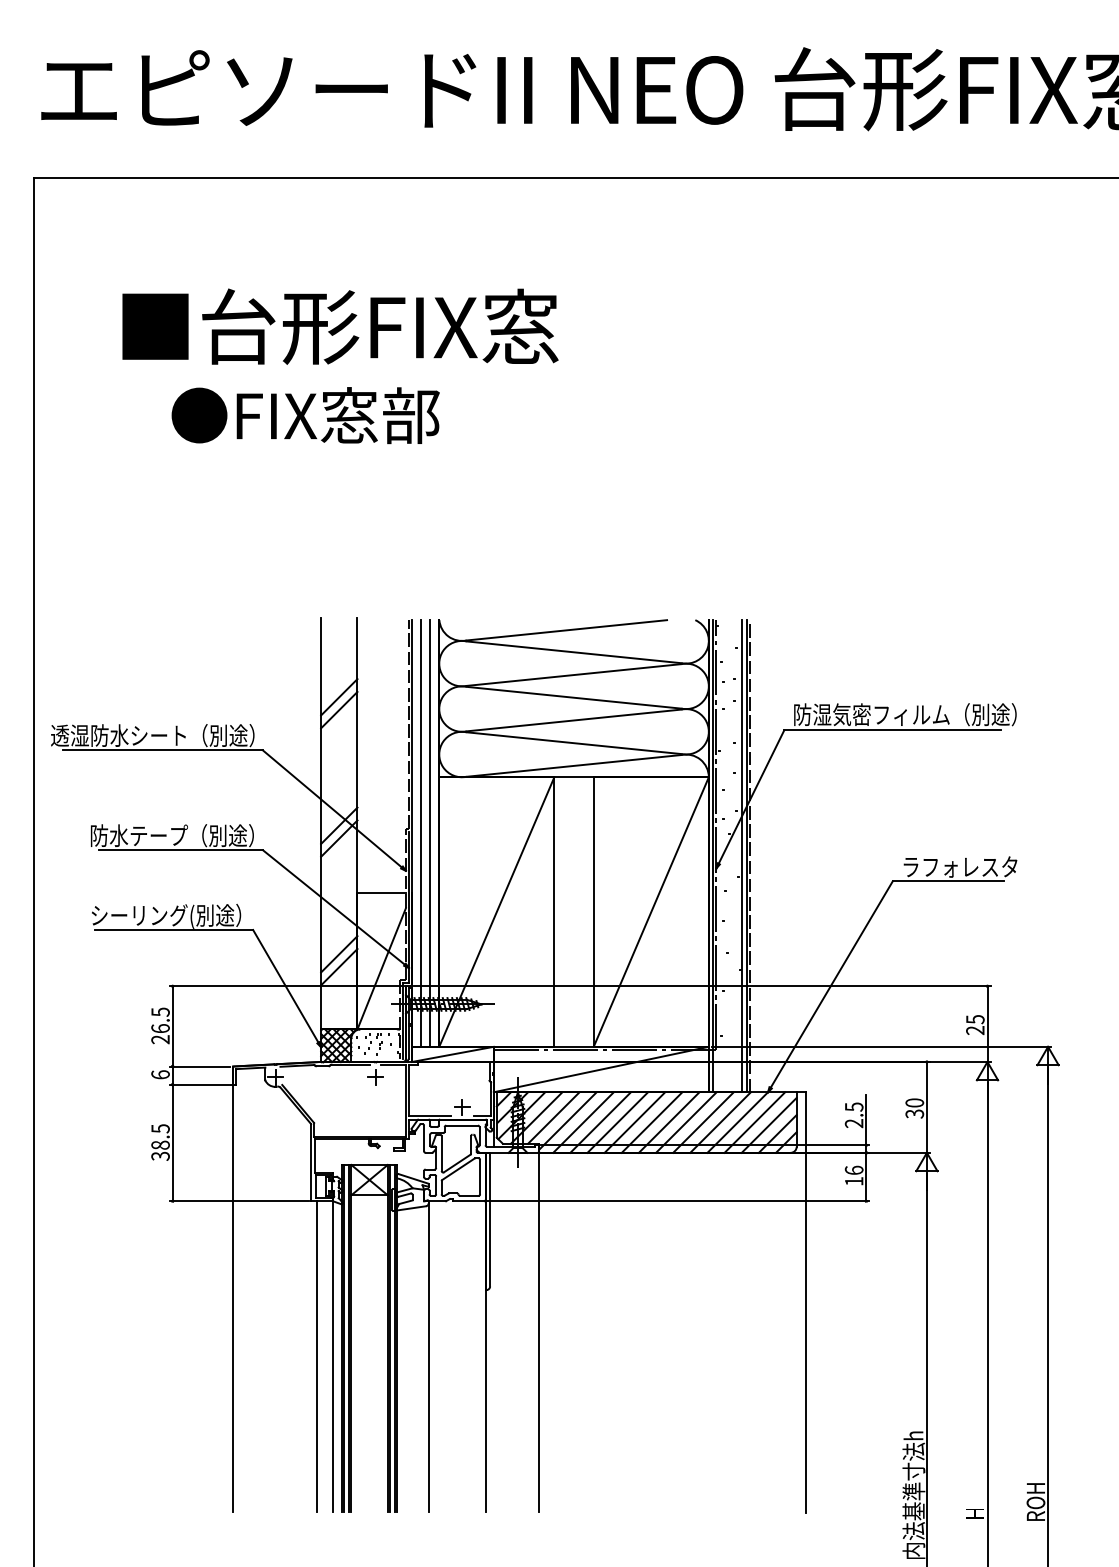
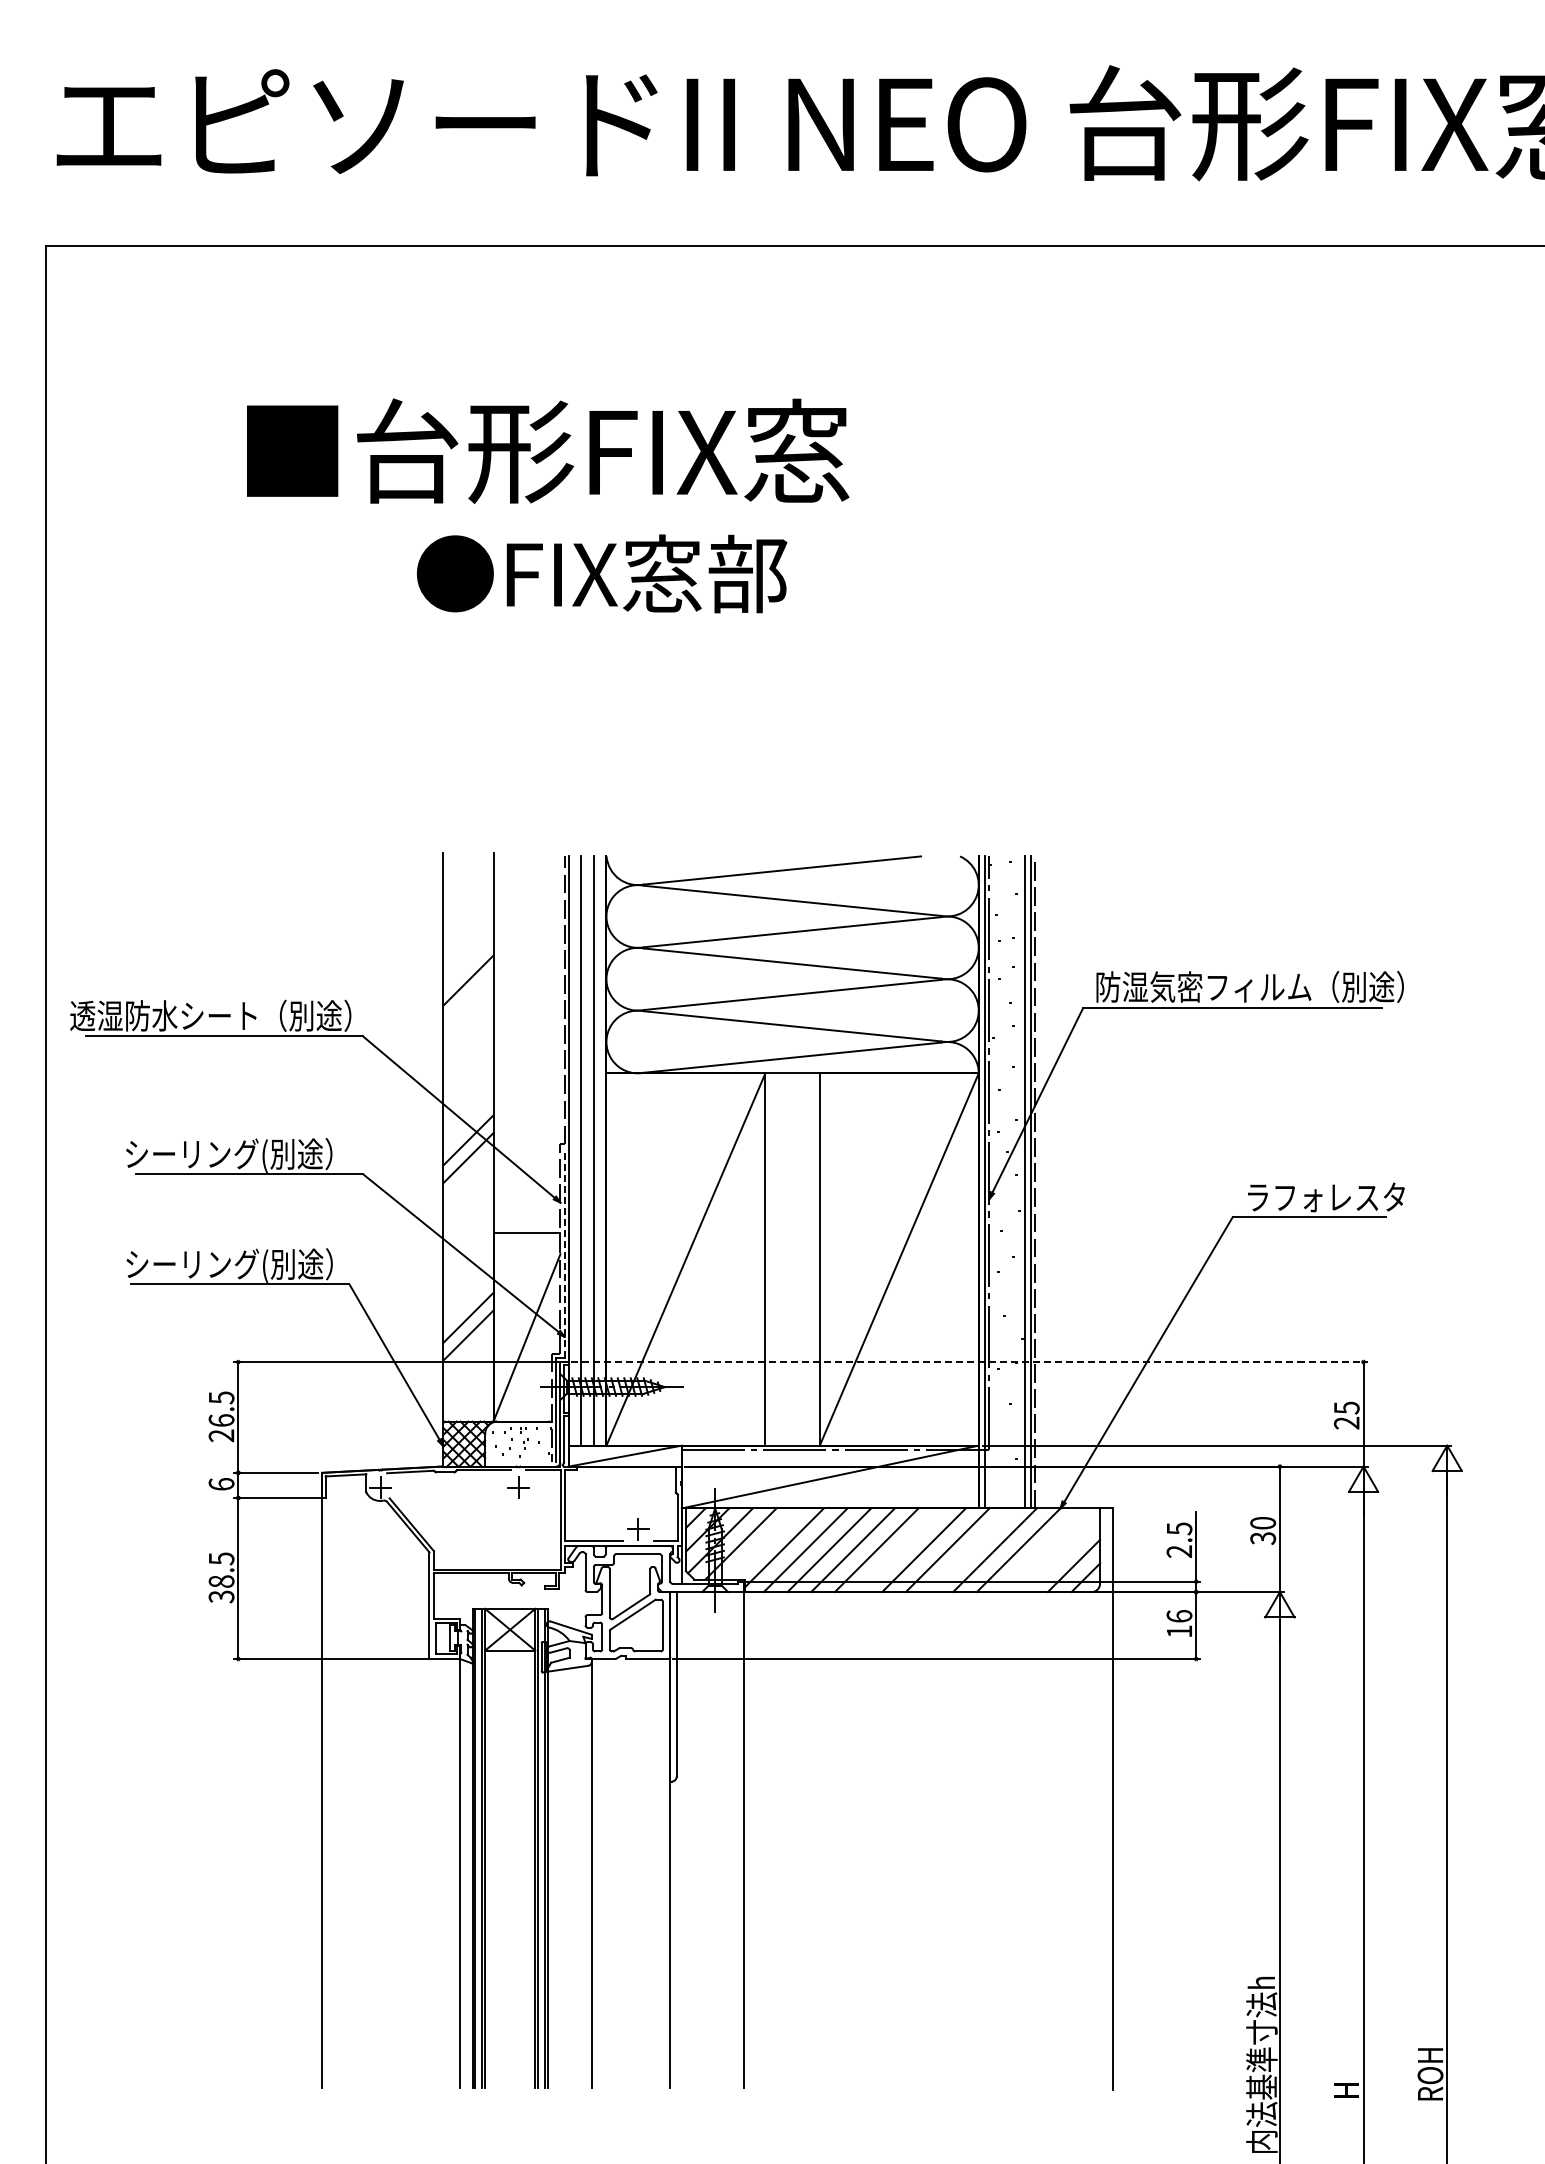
text: (340, 326) -> (548, 451), moved
text: (306, 415) -> (602, 573), moved
line: (339, 696) -> (468, 962), removed
text: (172, 836) -> (237, 1155), 防水テープ（別途） -> シーリング(別途）
line: (408, 907) -> (564, 1253), solid -> dashed
line: (702, 986) -> (970, 1362), solid -> dashed
line: (553, 1117) -> (764, 1543), removed
line: (652, 1122) -> (900, 1550), removed
line: (703, 1122) -> (971, 1550), removed
line: (755, 1122) -> (1042, 1550), removed
line: (769, 1125) -> (1062, 1554), removed
line: (316, 1356) -> (437, 1873), removed

